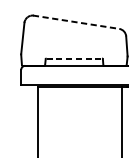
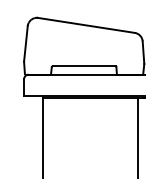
line: (76, 22) -> (86, 25), dashed -> solid
line: (74, 58) -> (84, 66), dashed -> solid

